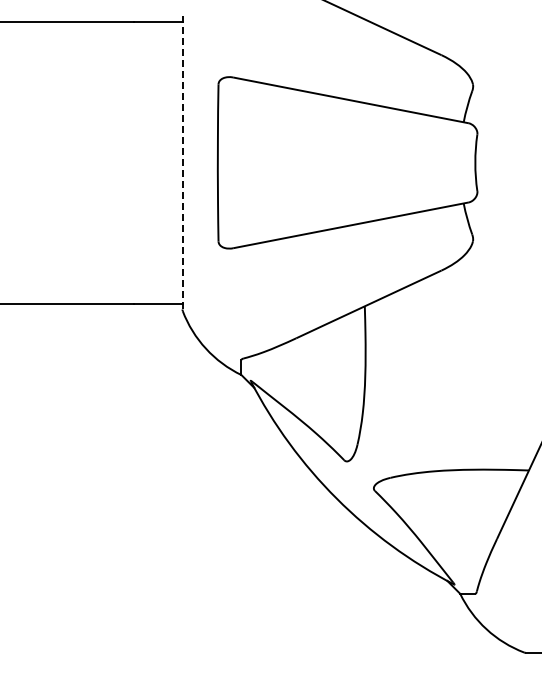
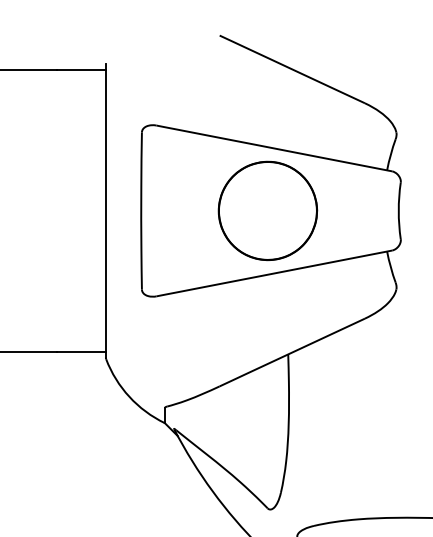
line: (182, 162) -> (105, 210), dashed -> solid
part: (344, 162) -> (267, 210), added

